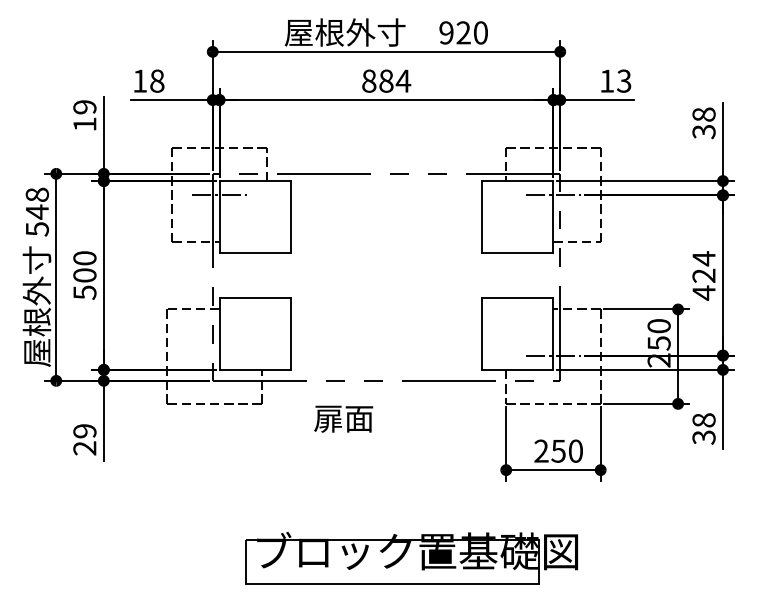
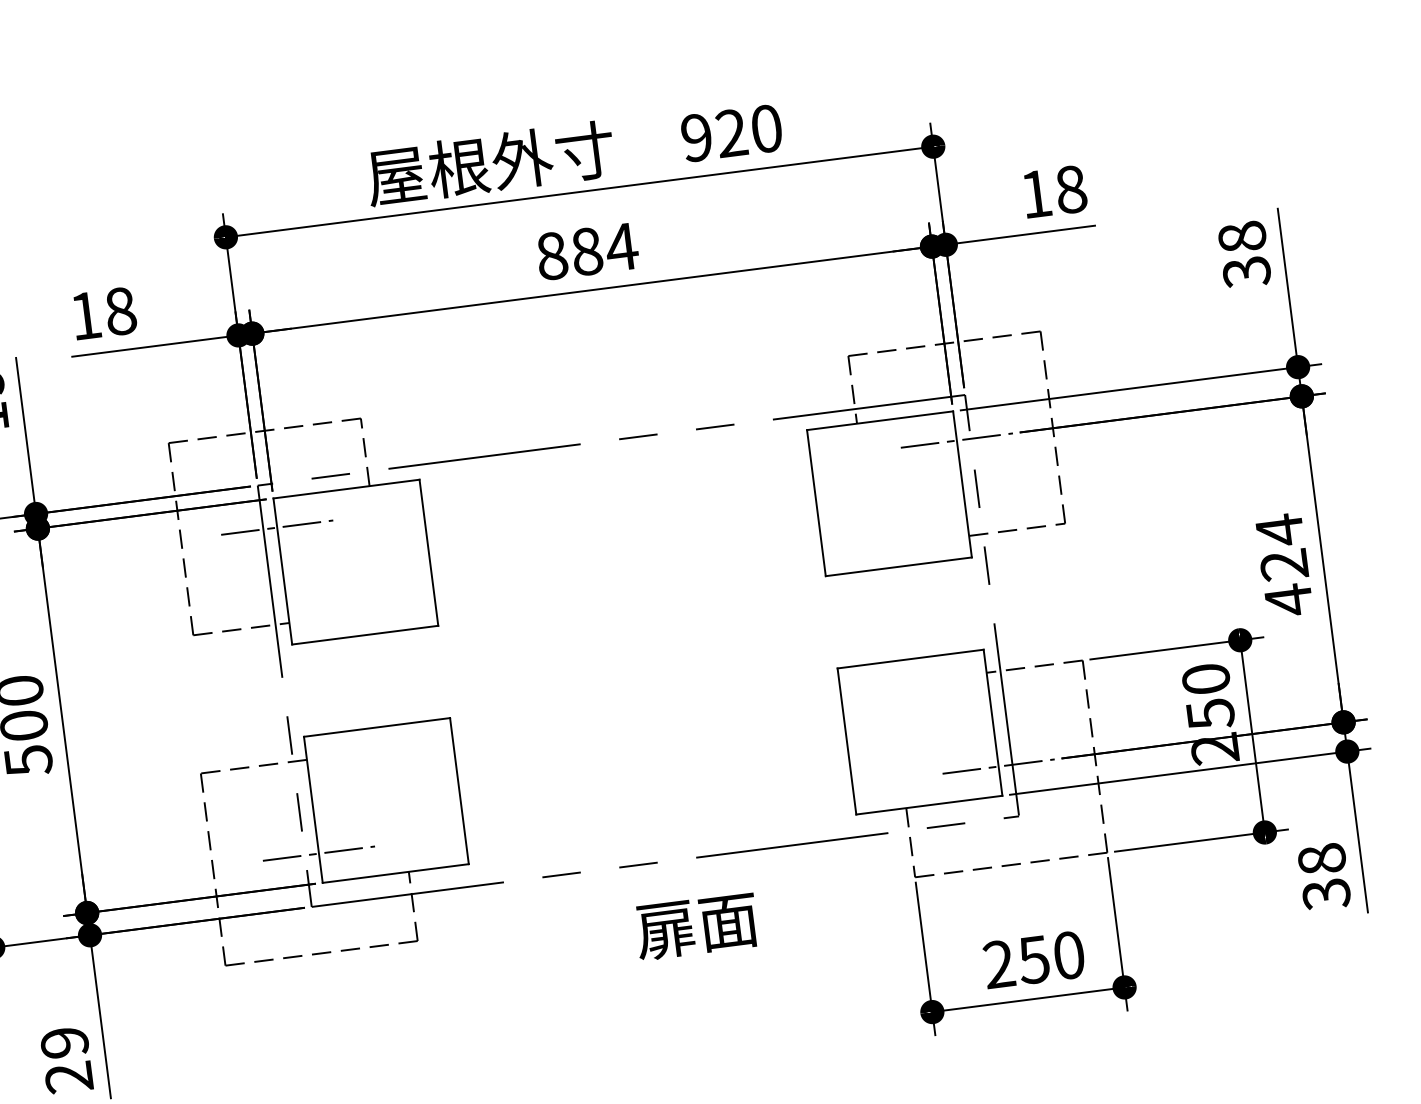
text: (623, 80) -> (1069, 188), 13 -> 18
line: (219, 355) -> (318, 853), added
text: (343, 418) -> (696, 925), moved

